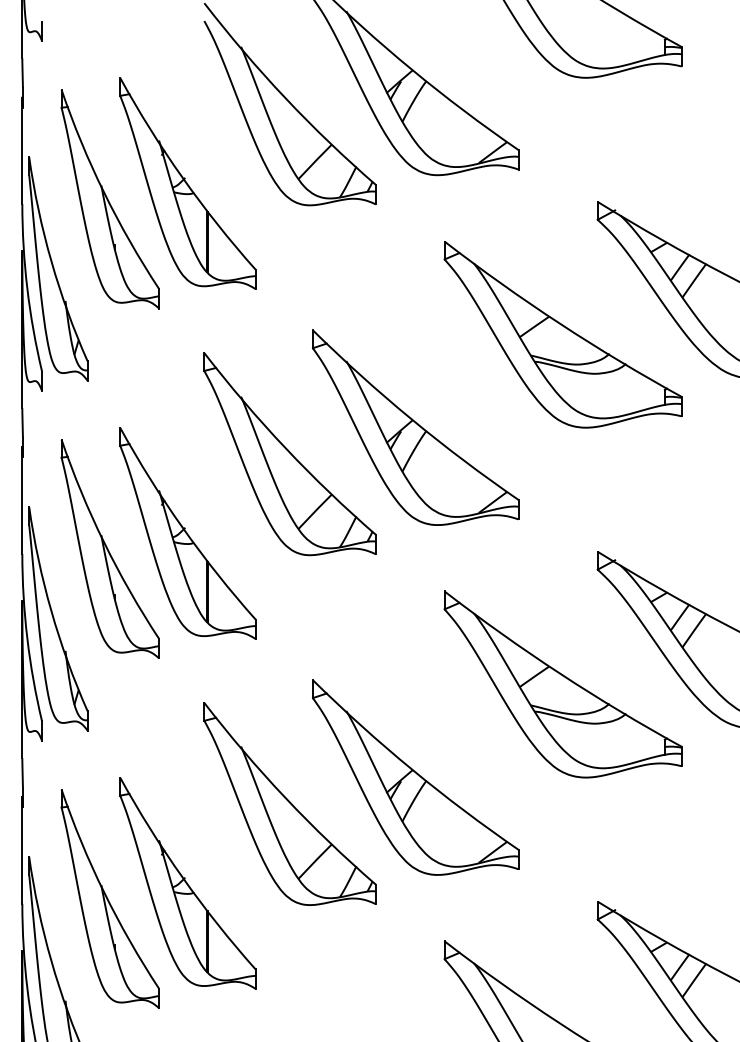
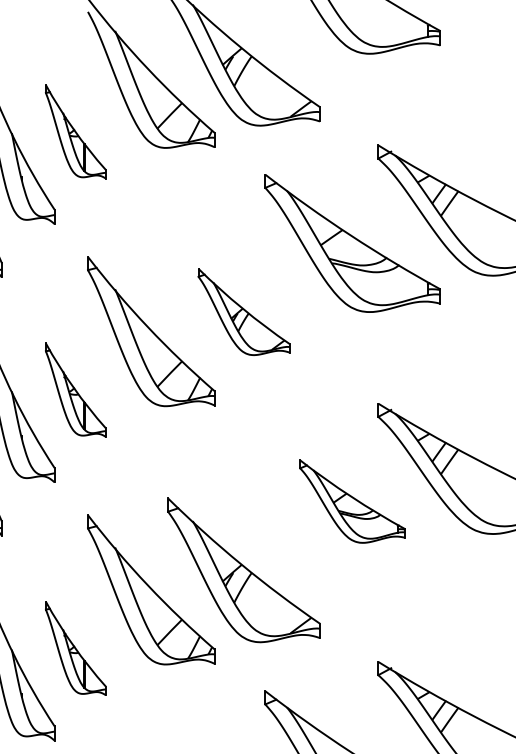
part: (187, 183) -> (75, 131), size x0.6
part: (415, 427) -> (243, 311), size x0.6
part: (187, 533) -> (75, 390), size x0.6
part: (562, 684) -> (352, 501), size x0.6
part: (187, 883) -> (75, 648), size x0.6

